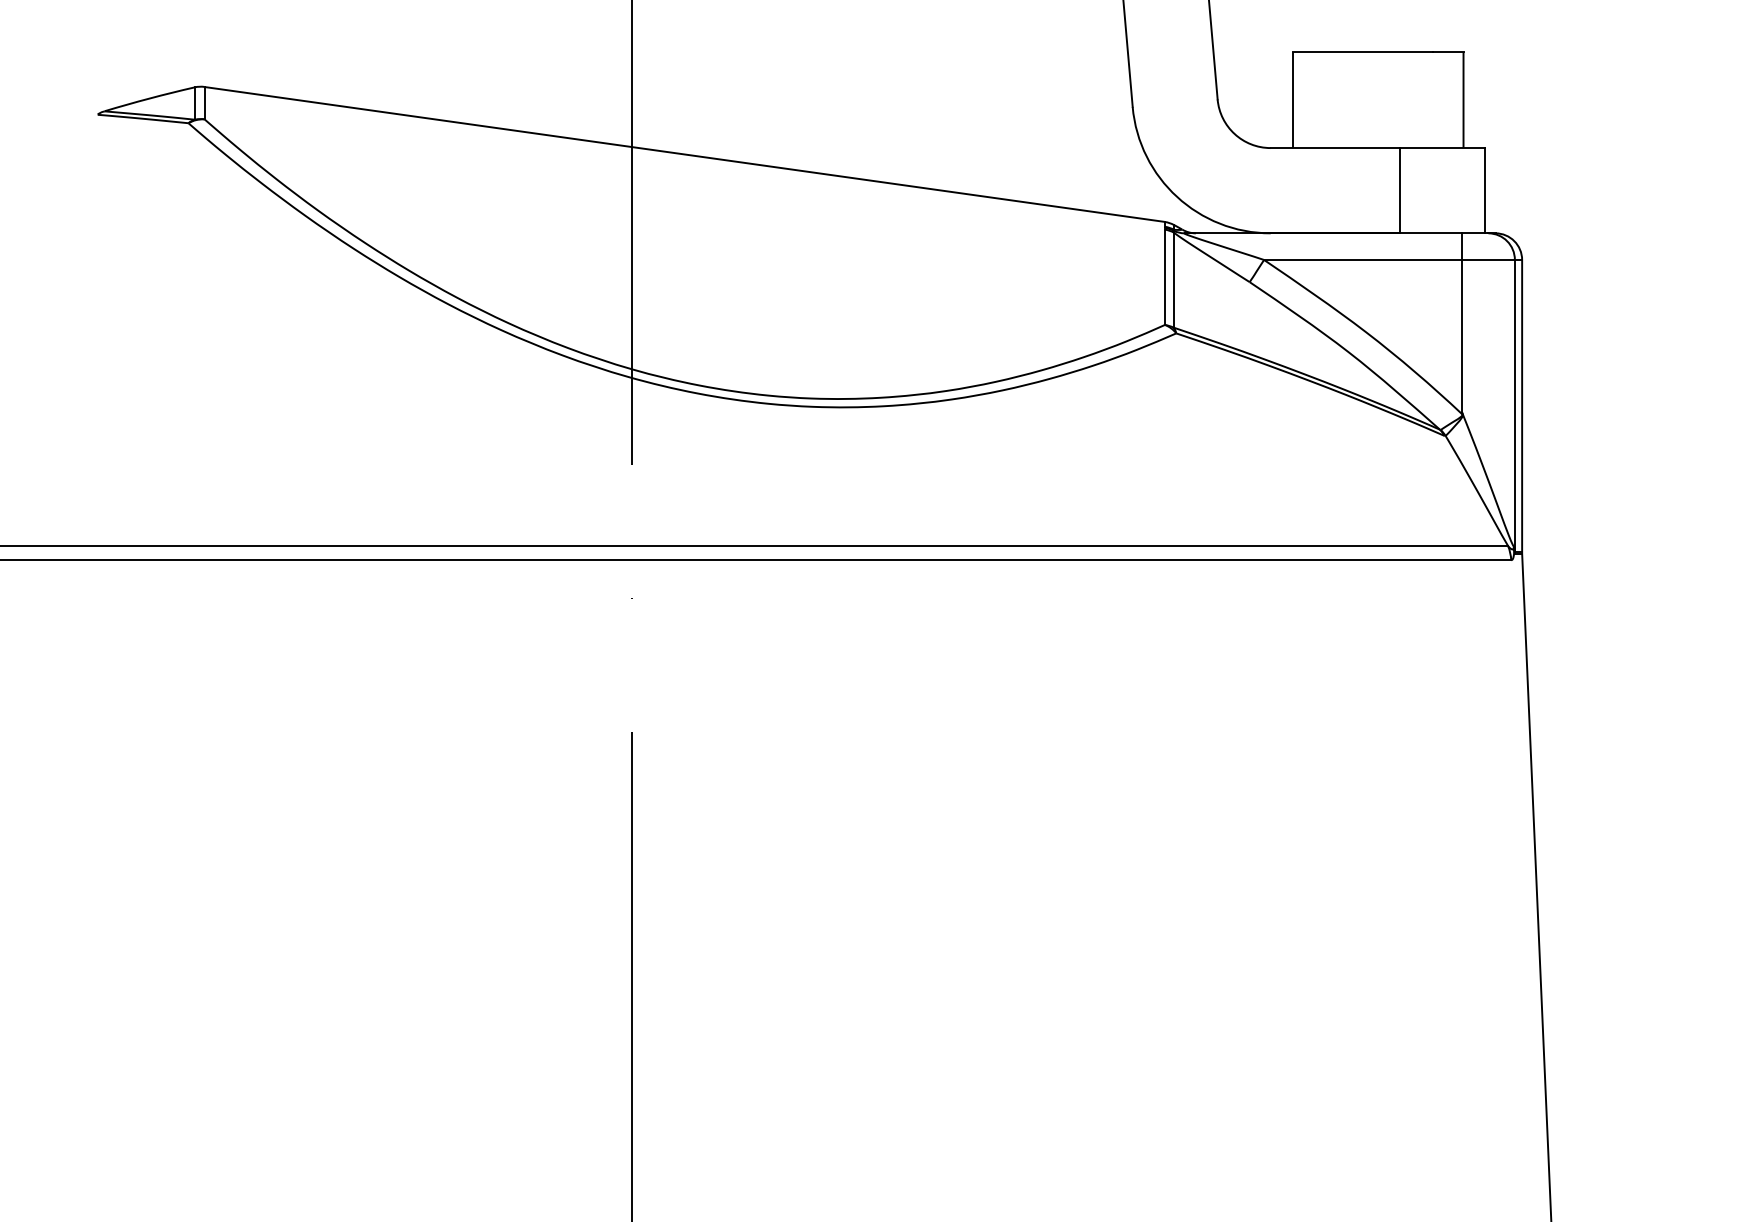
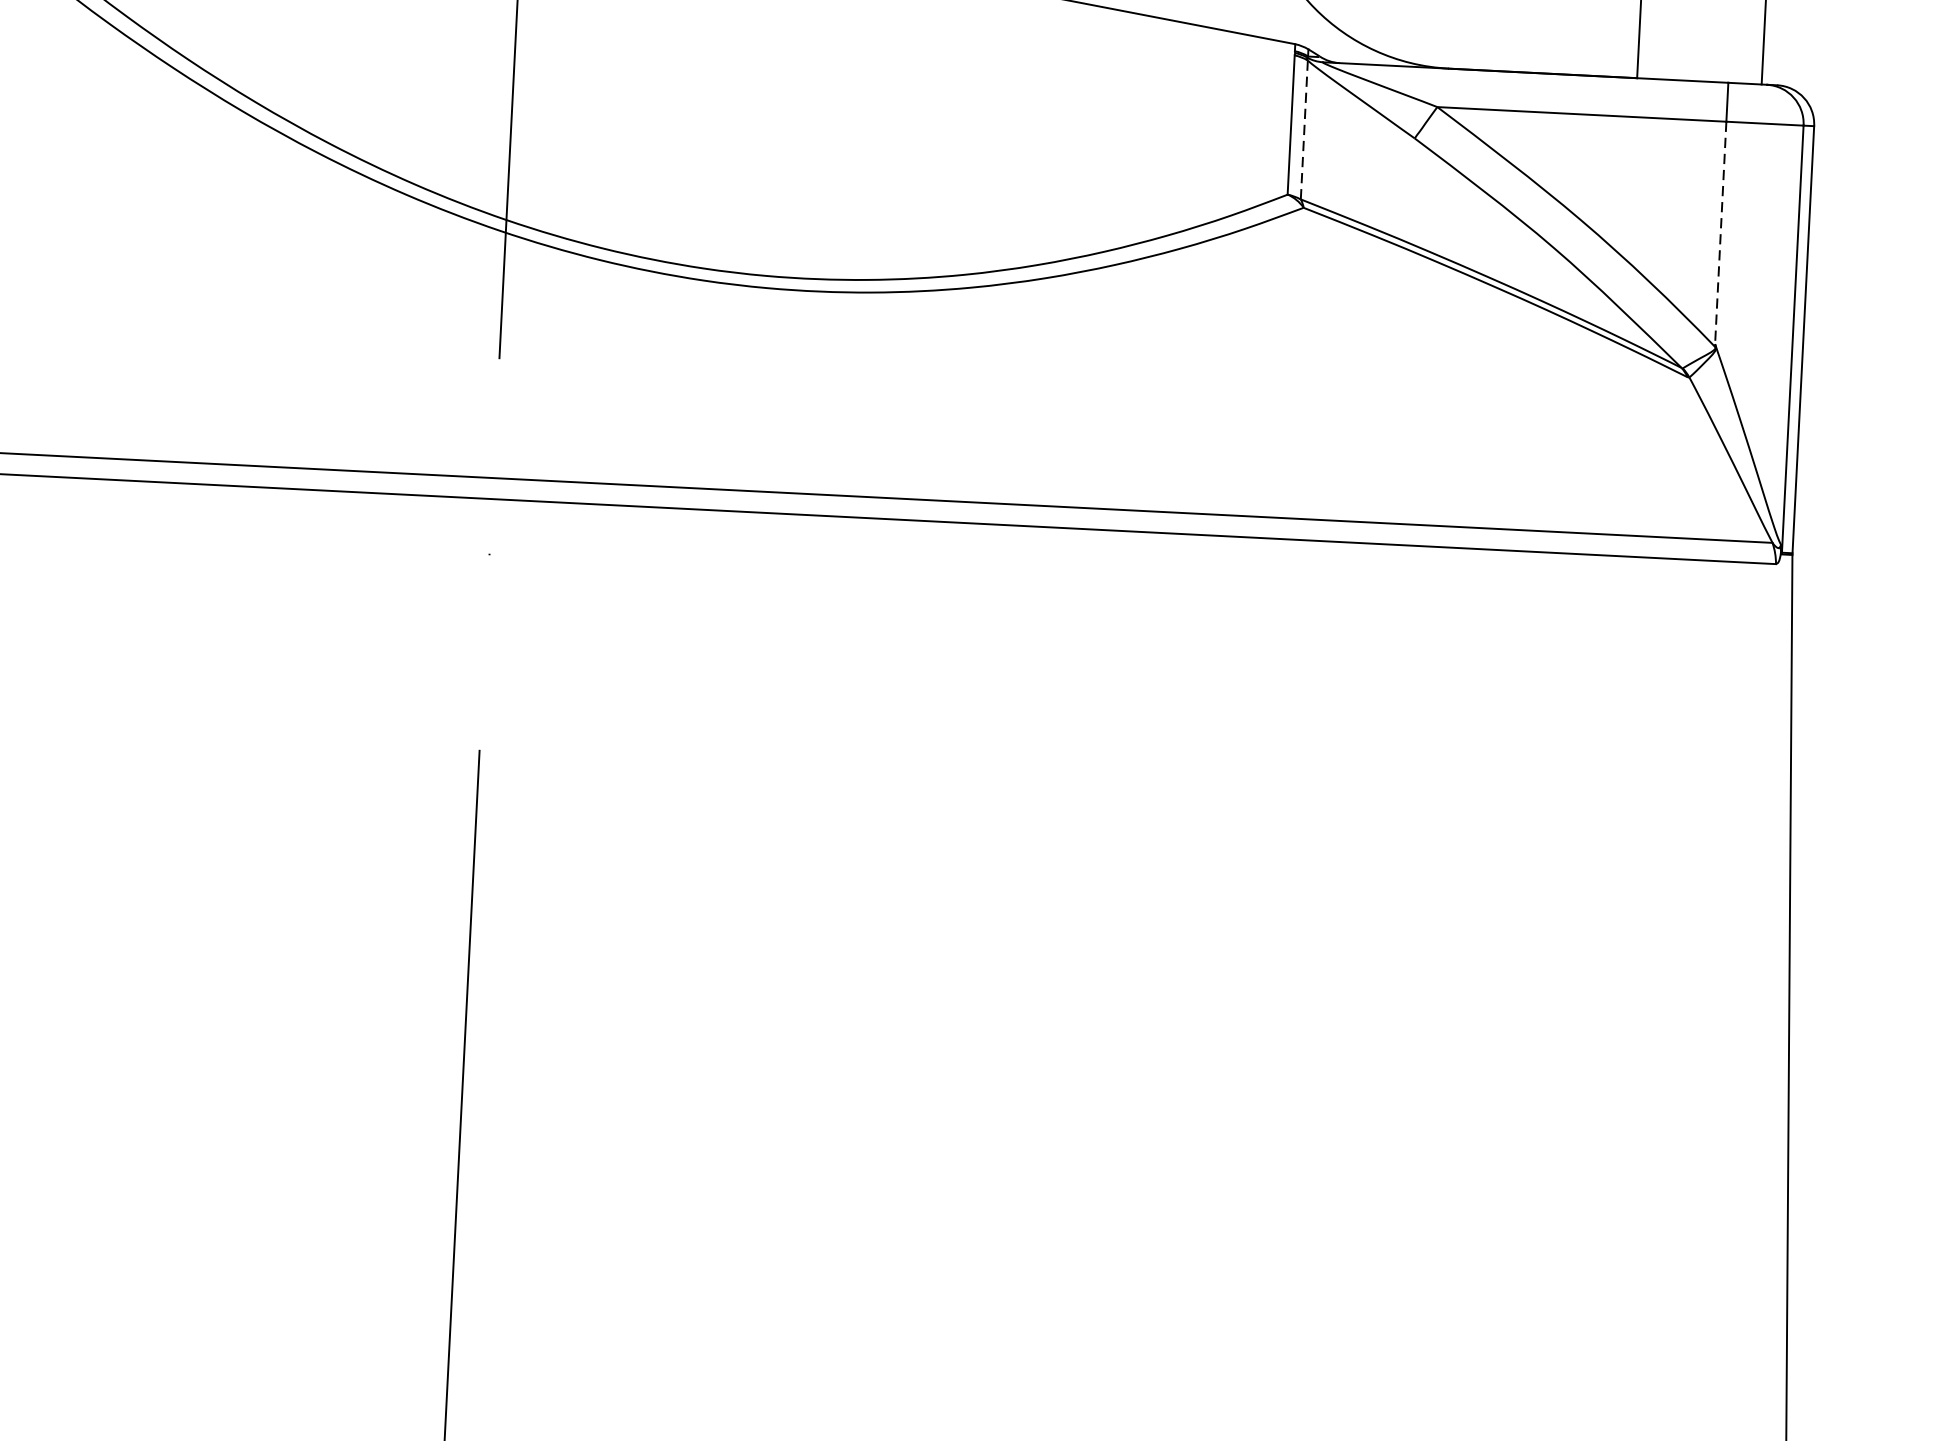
line: (1174, 280) -> (1304, 130), solid -> dashed
line: (1462, 336) -> (1721, 233), solid -> dashed

